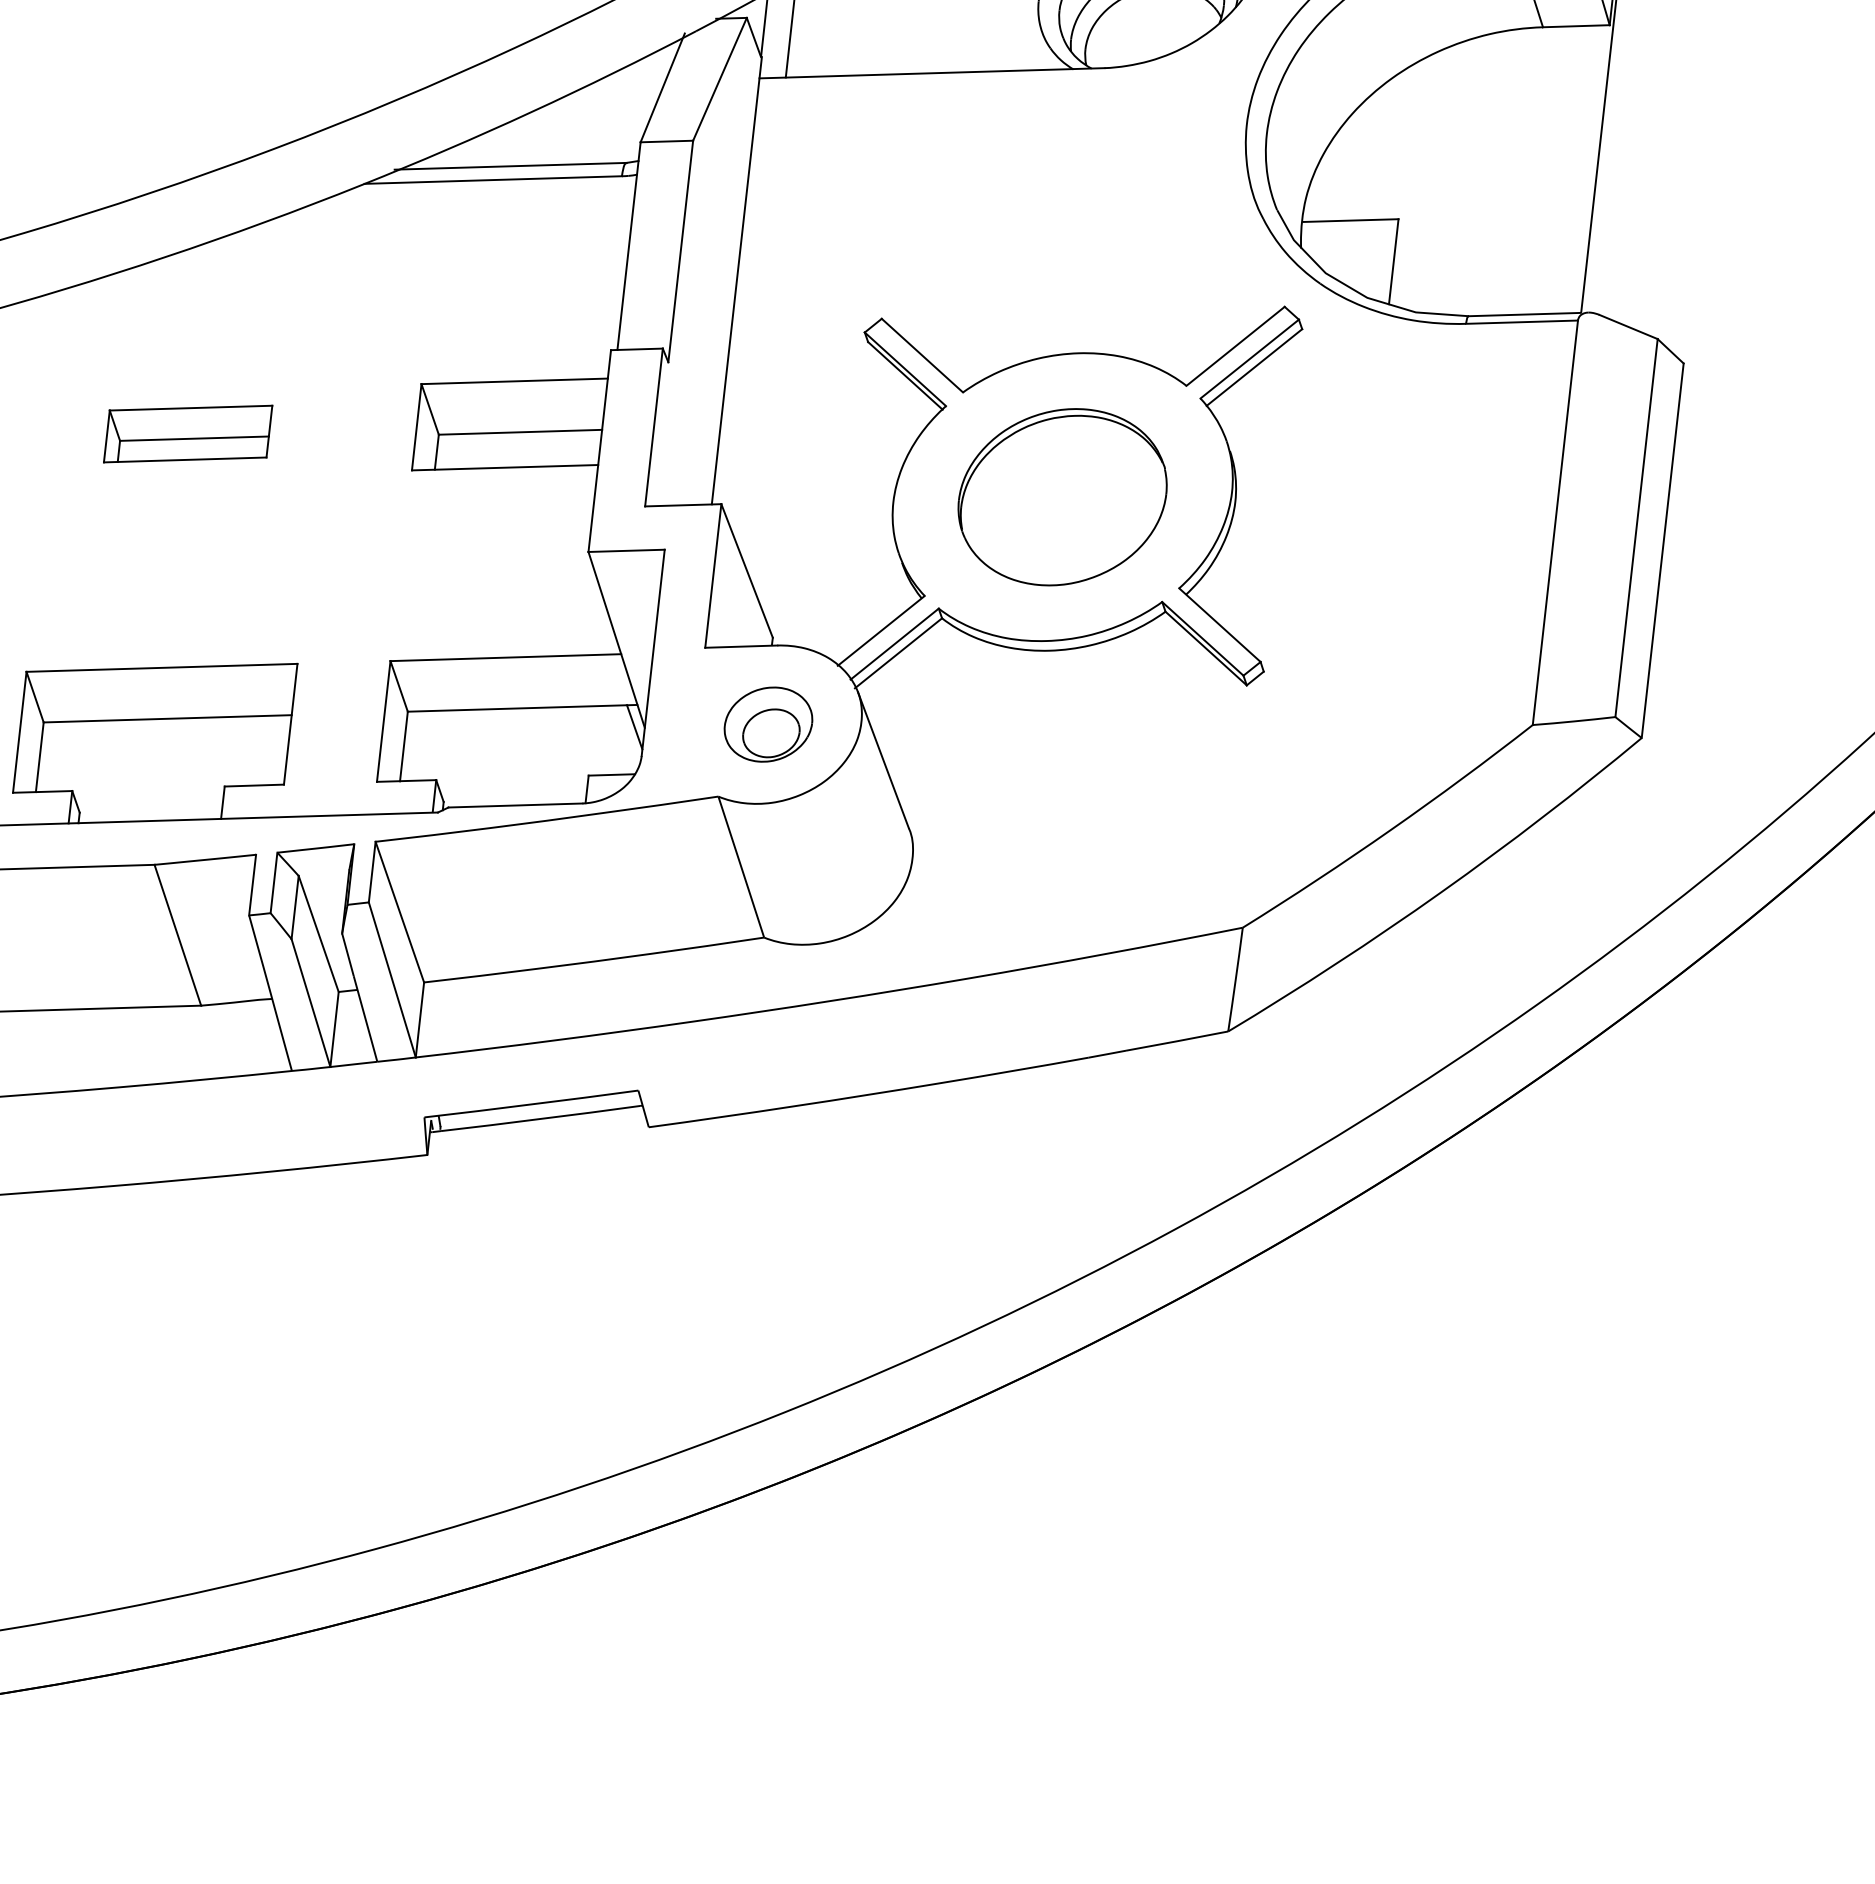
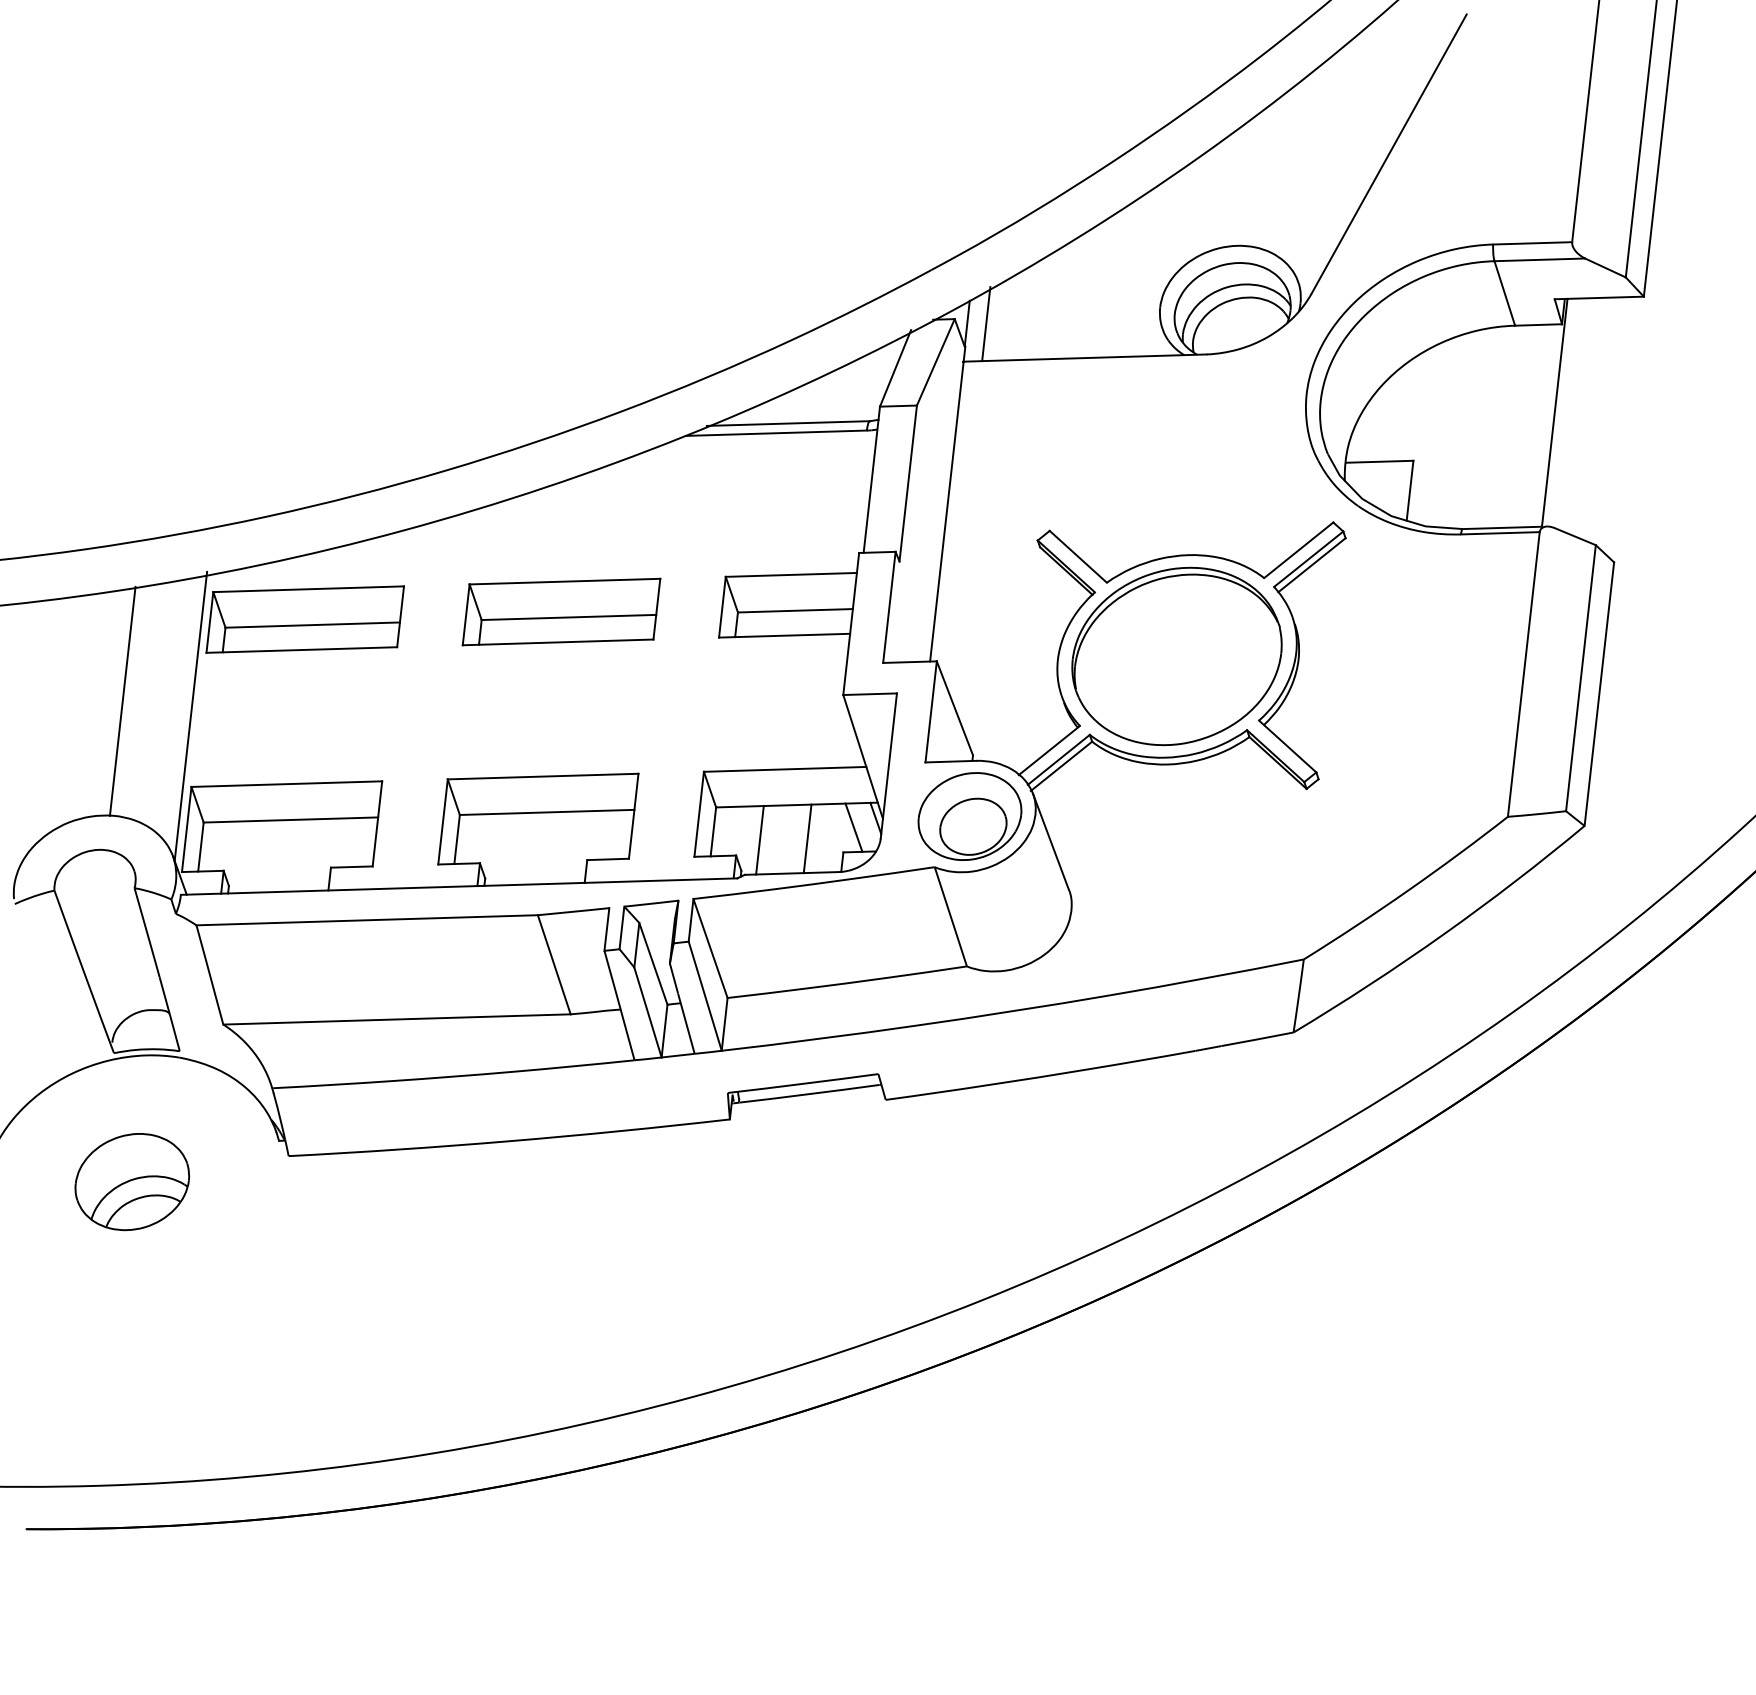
part: (188, 433) -> (561, 611), size x1.67
part: (1061, 497) -> (1176, 656), size x1.43
part: (767, 724) -> (969, 816), size x1.67
line: (602, 740) -> (853, 827), added
line: (537, 755) -> (807, 838), added
line: (469, 757) -> (759, 839), added

